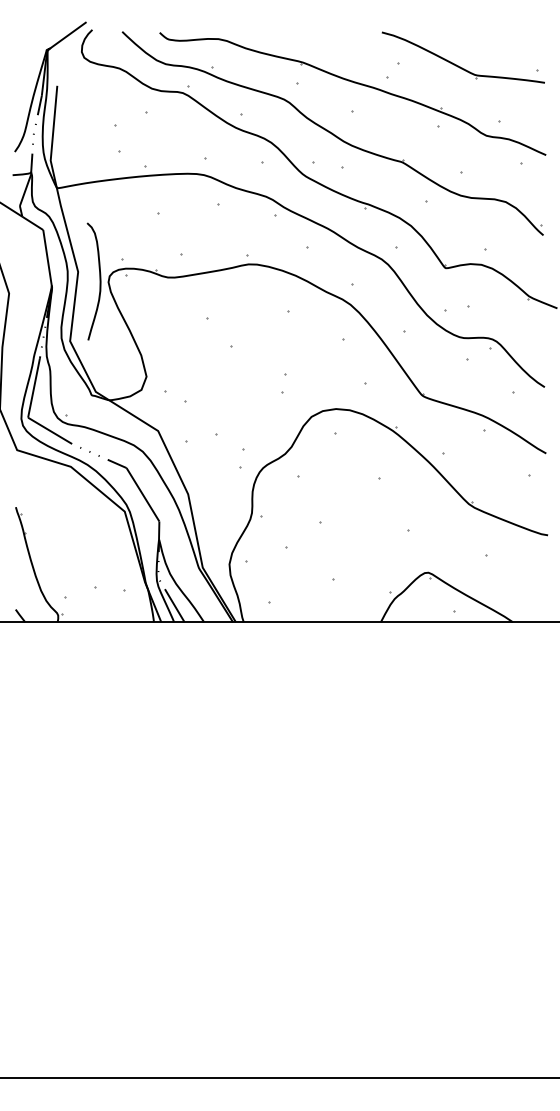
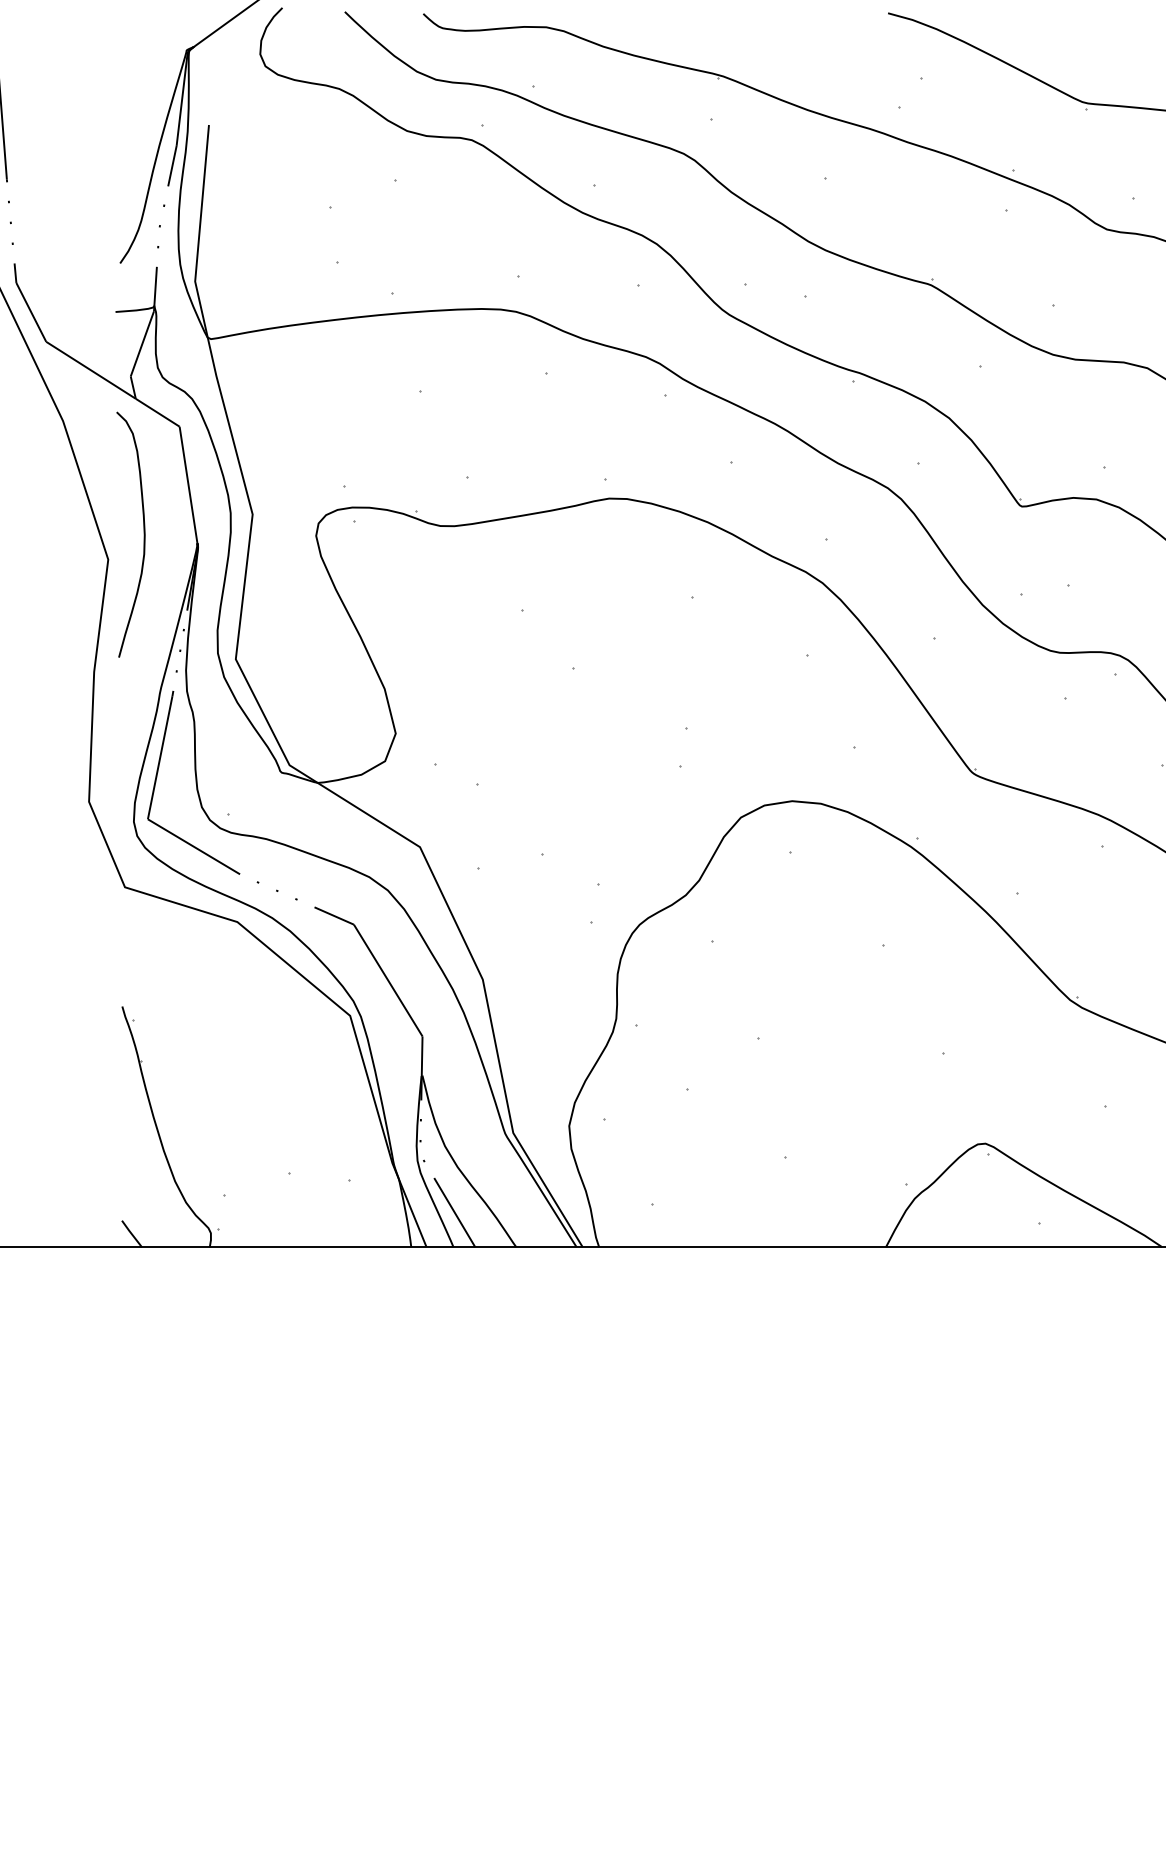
curve: (99, 281) -> (142, 534), moved

